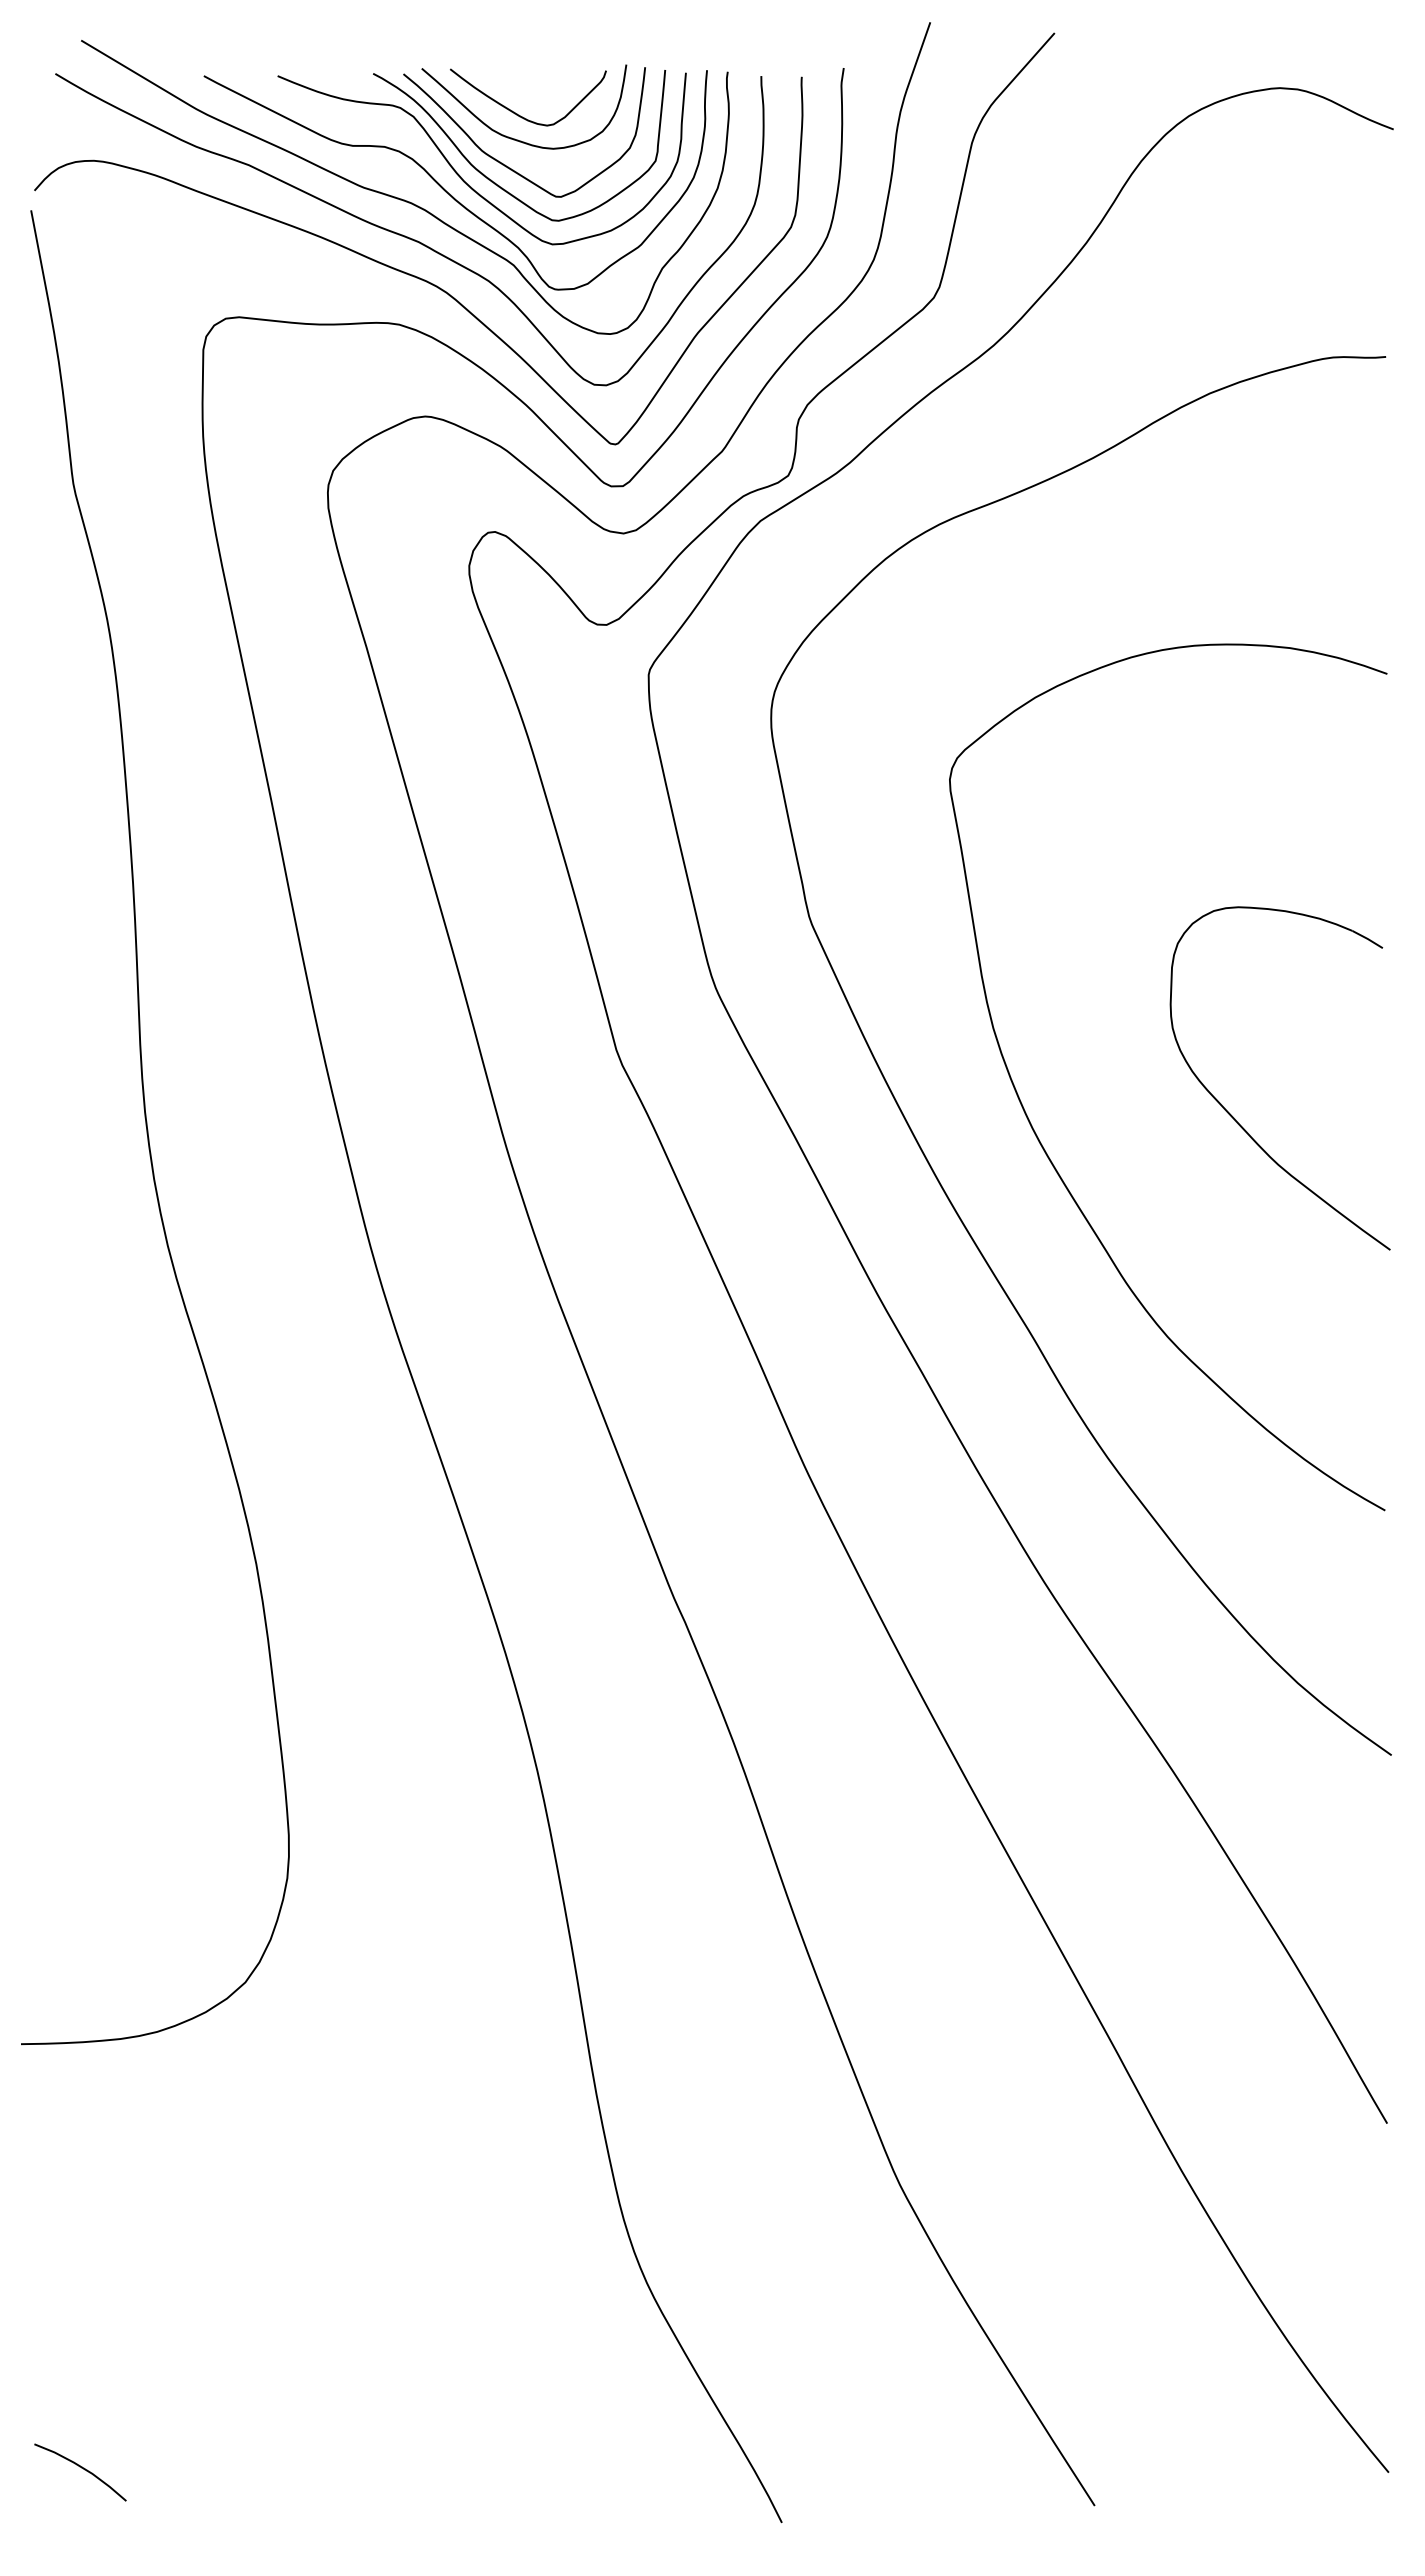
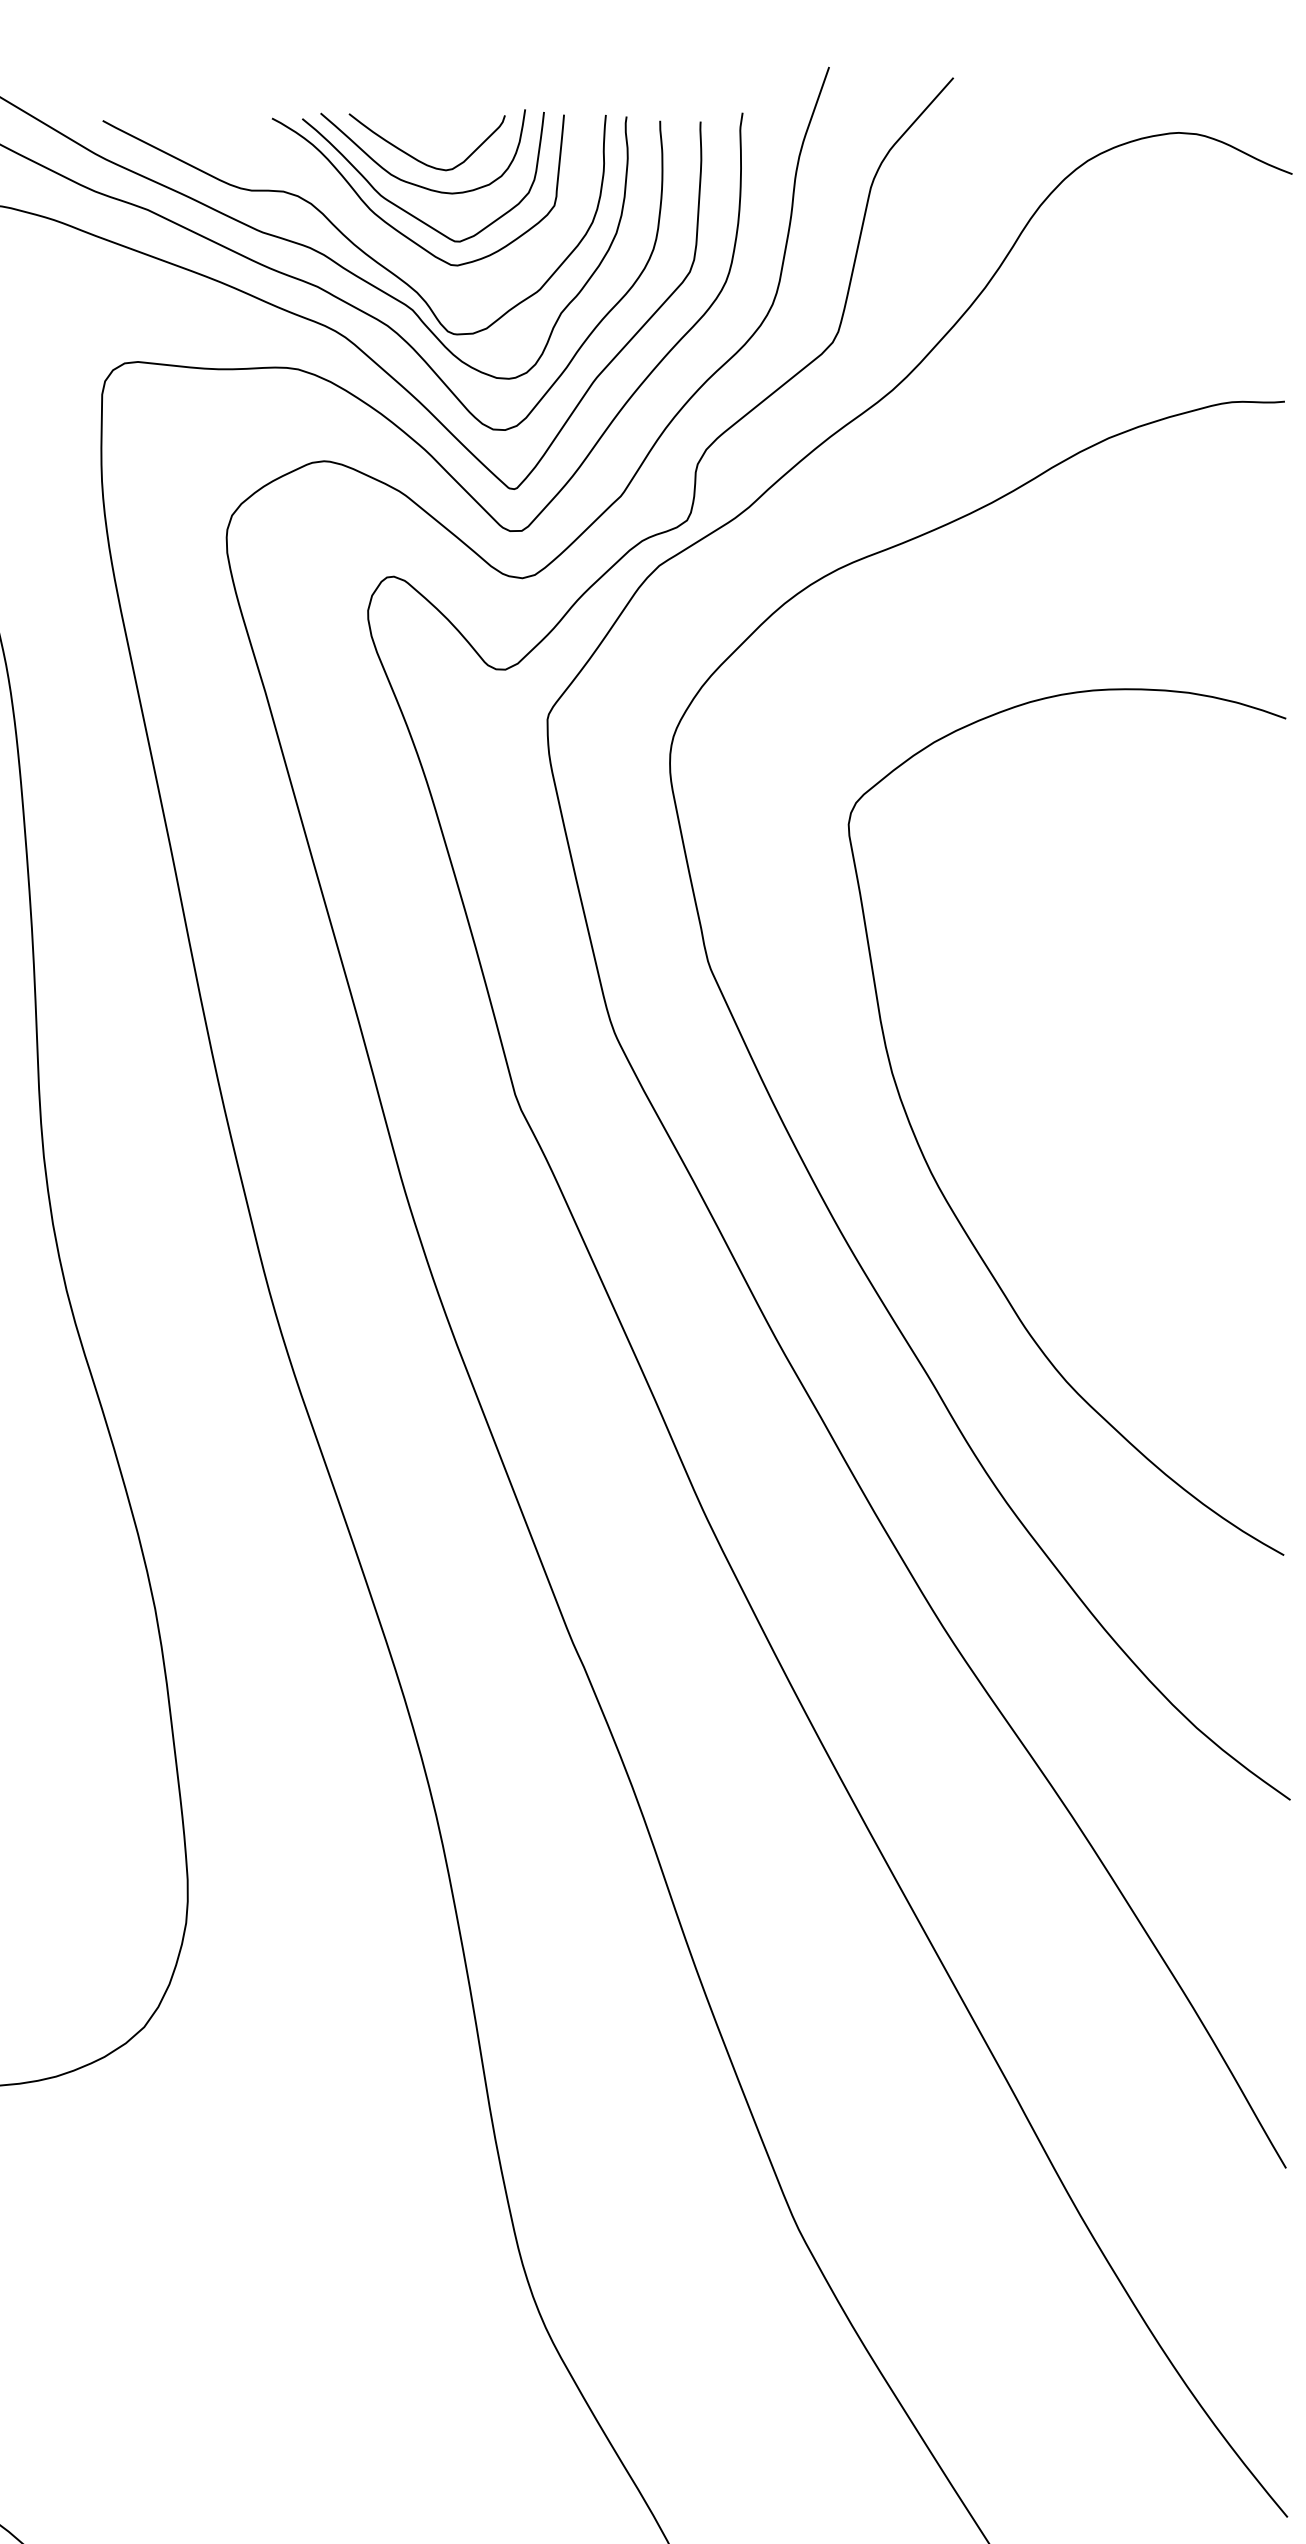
curve: (460, 175) -> (359, 220), removed
part: (1235, 1118) -> (1134, 1163), removed

